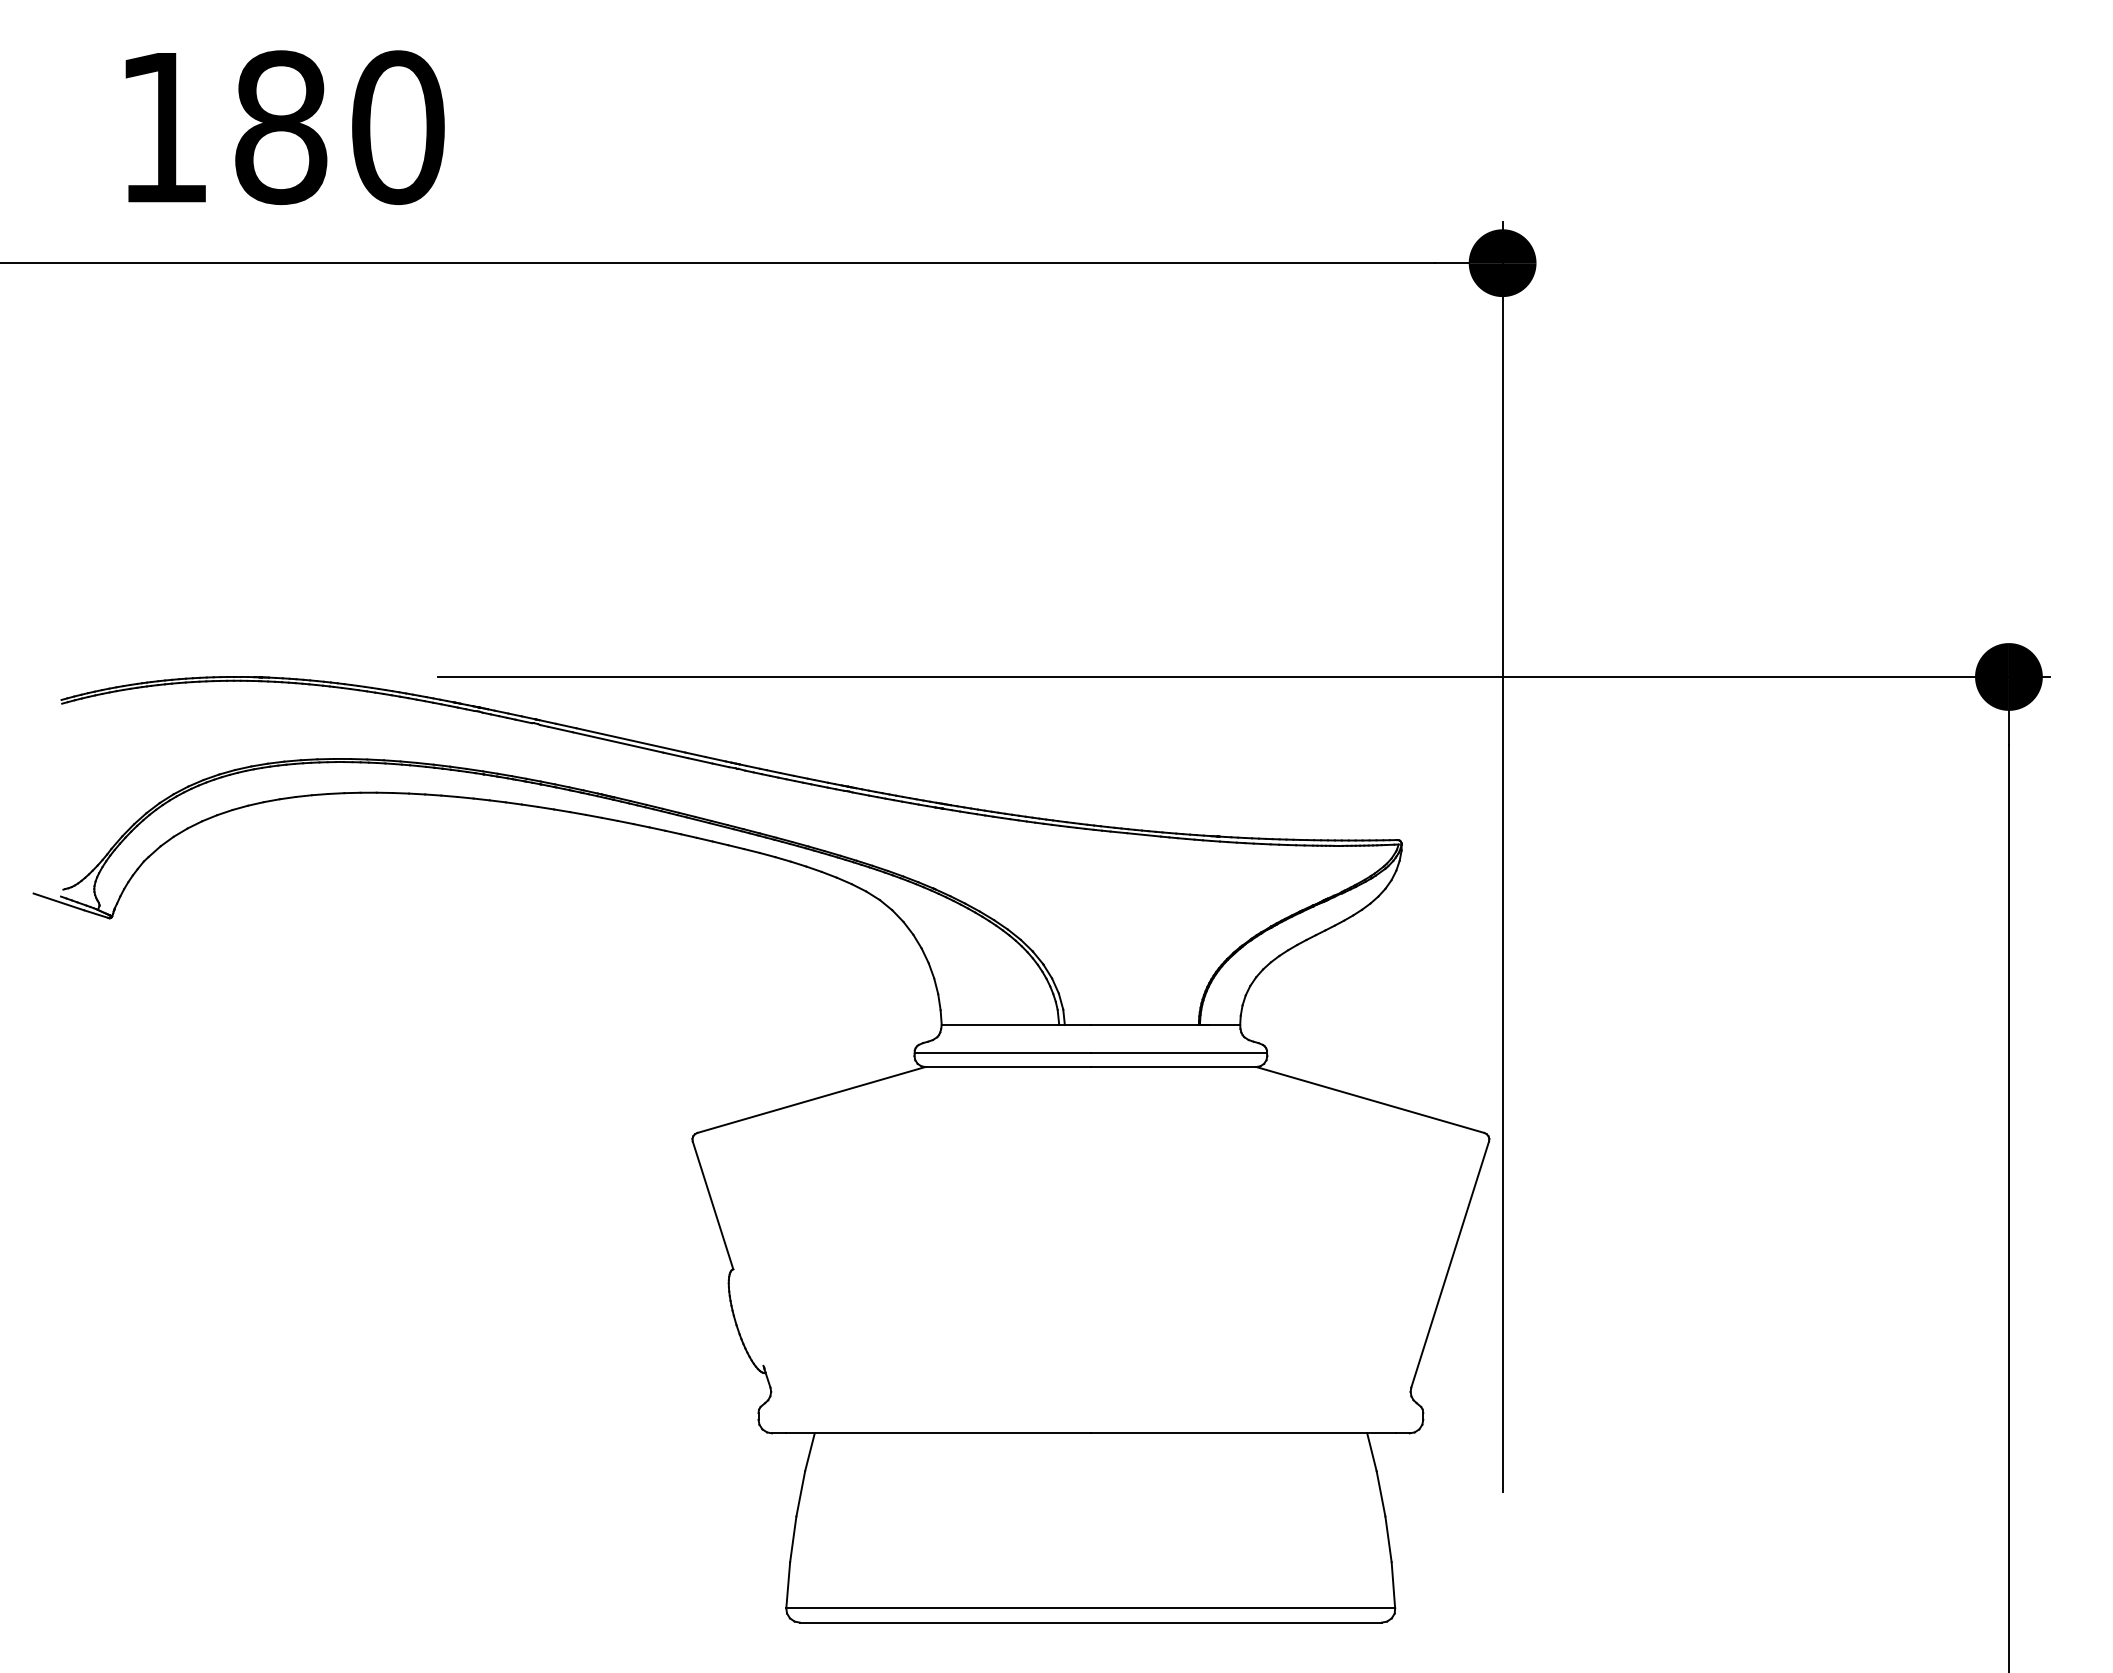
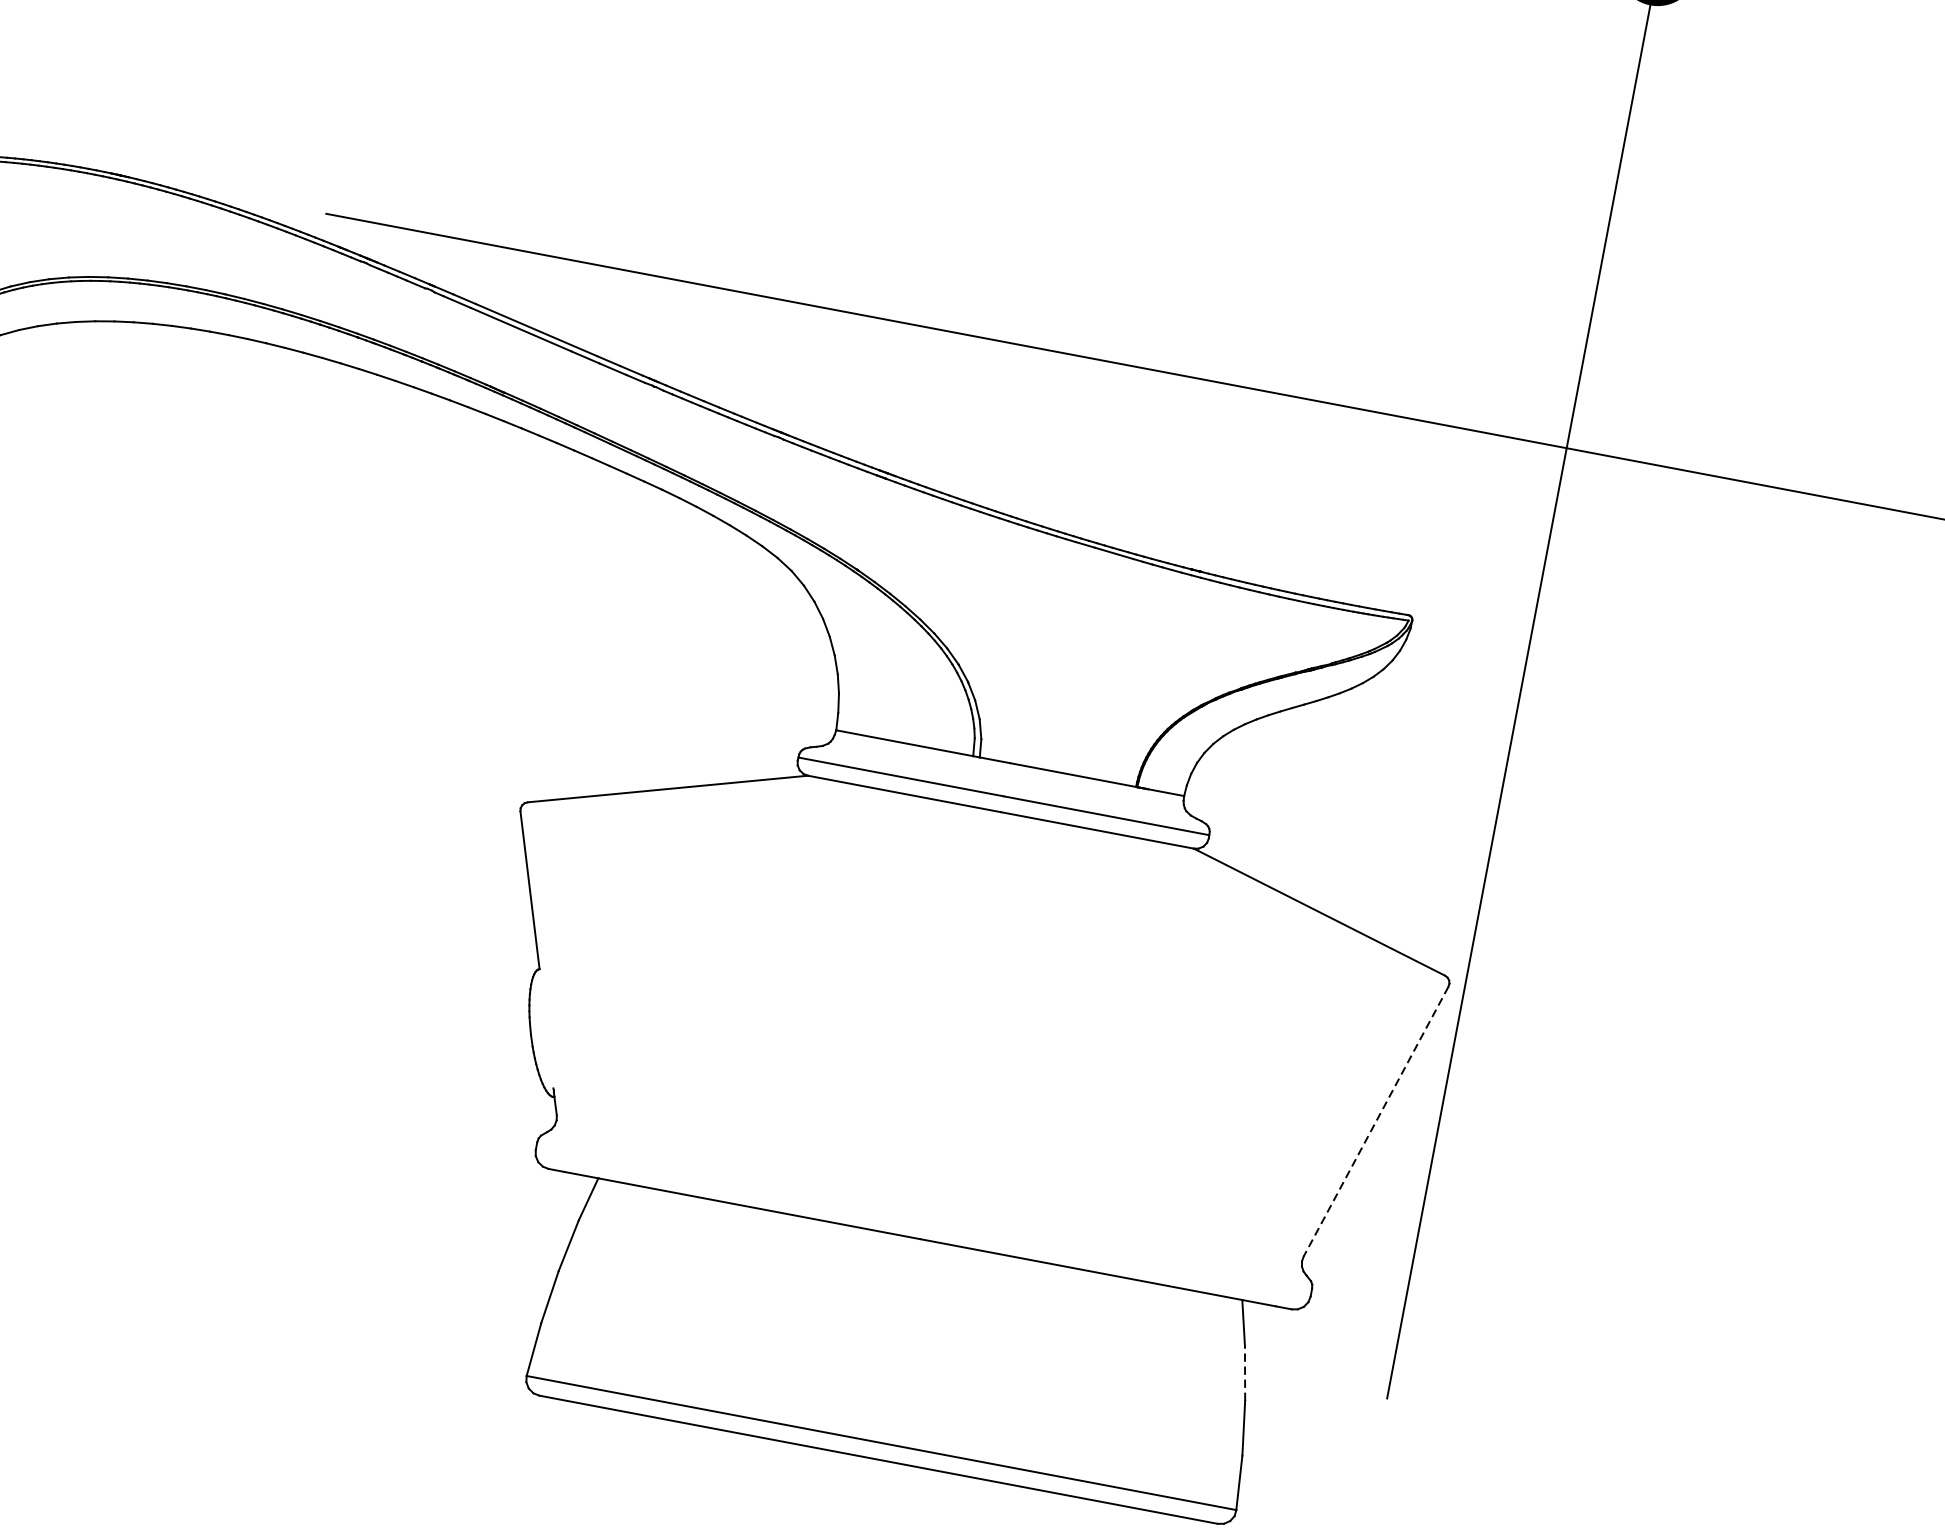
line: (1450, 1265) -> (1376, 1122), solid -> dashed
line: (1380, 1493) -> (1244, 1373), solid -> dashed

